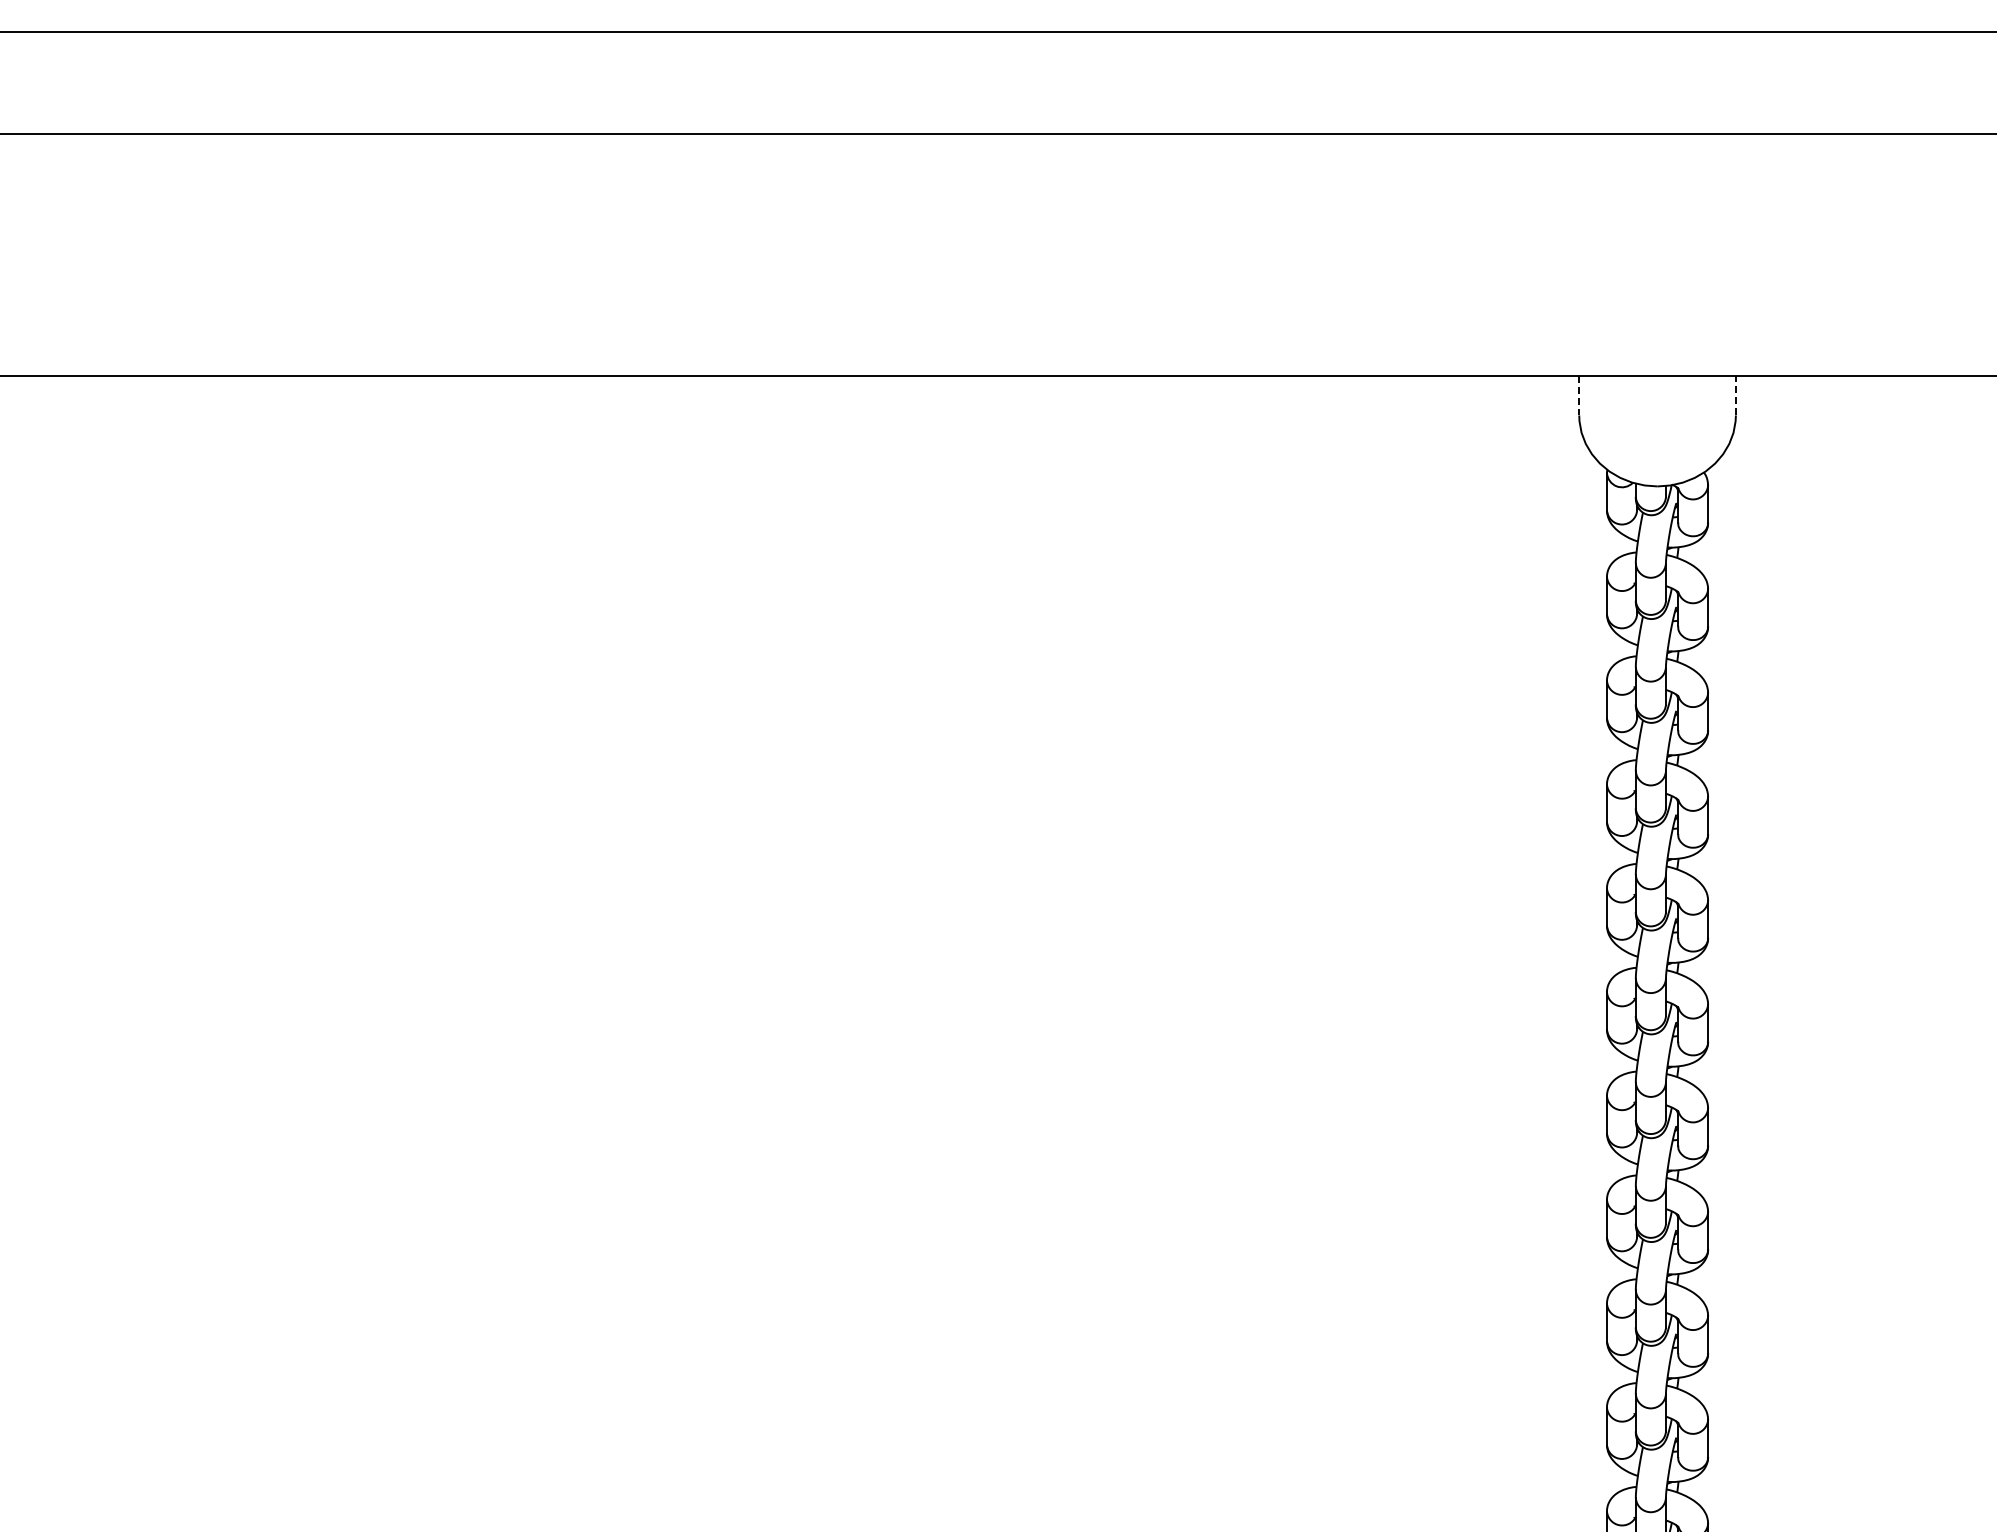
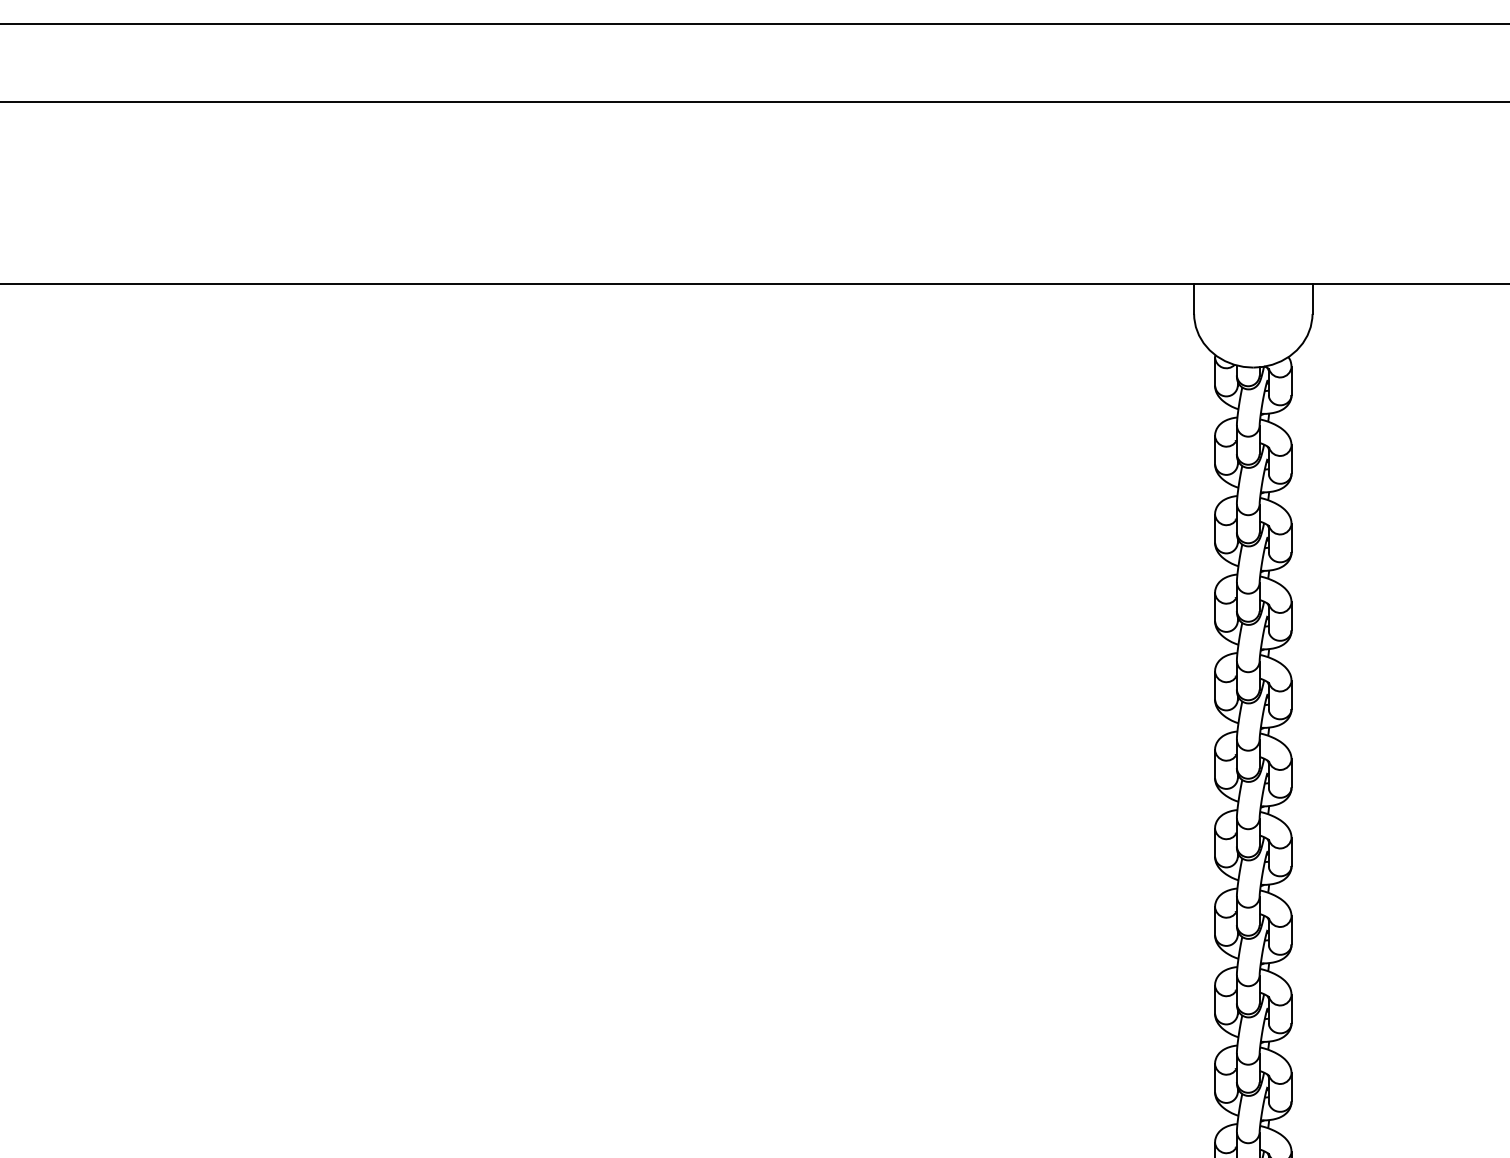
line: (1579, 395) -> (1194, 298), dashed -> solid
line: (1735, 395) -> (1312, 298), dashed -> solid

